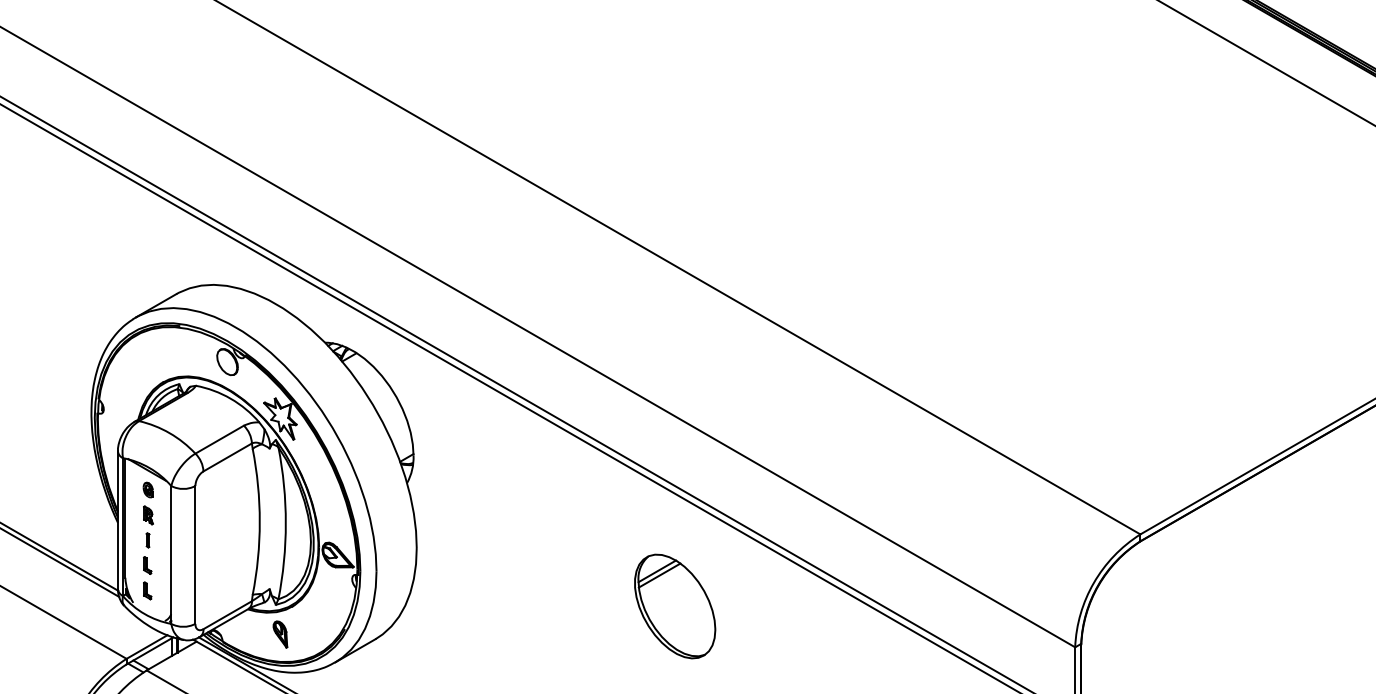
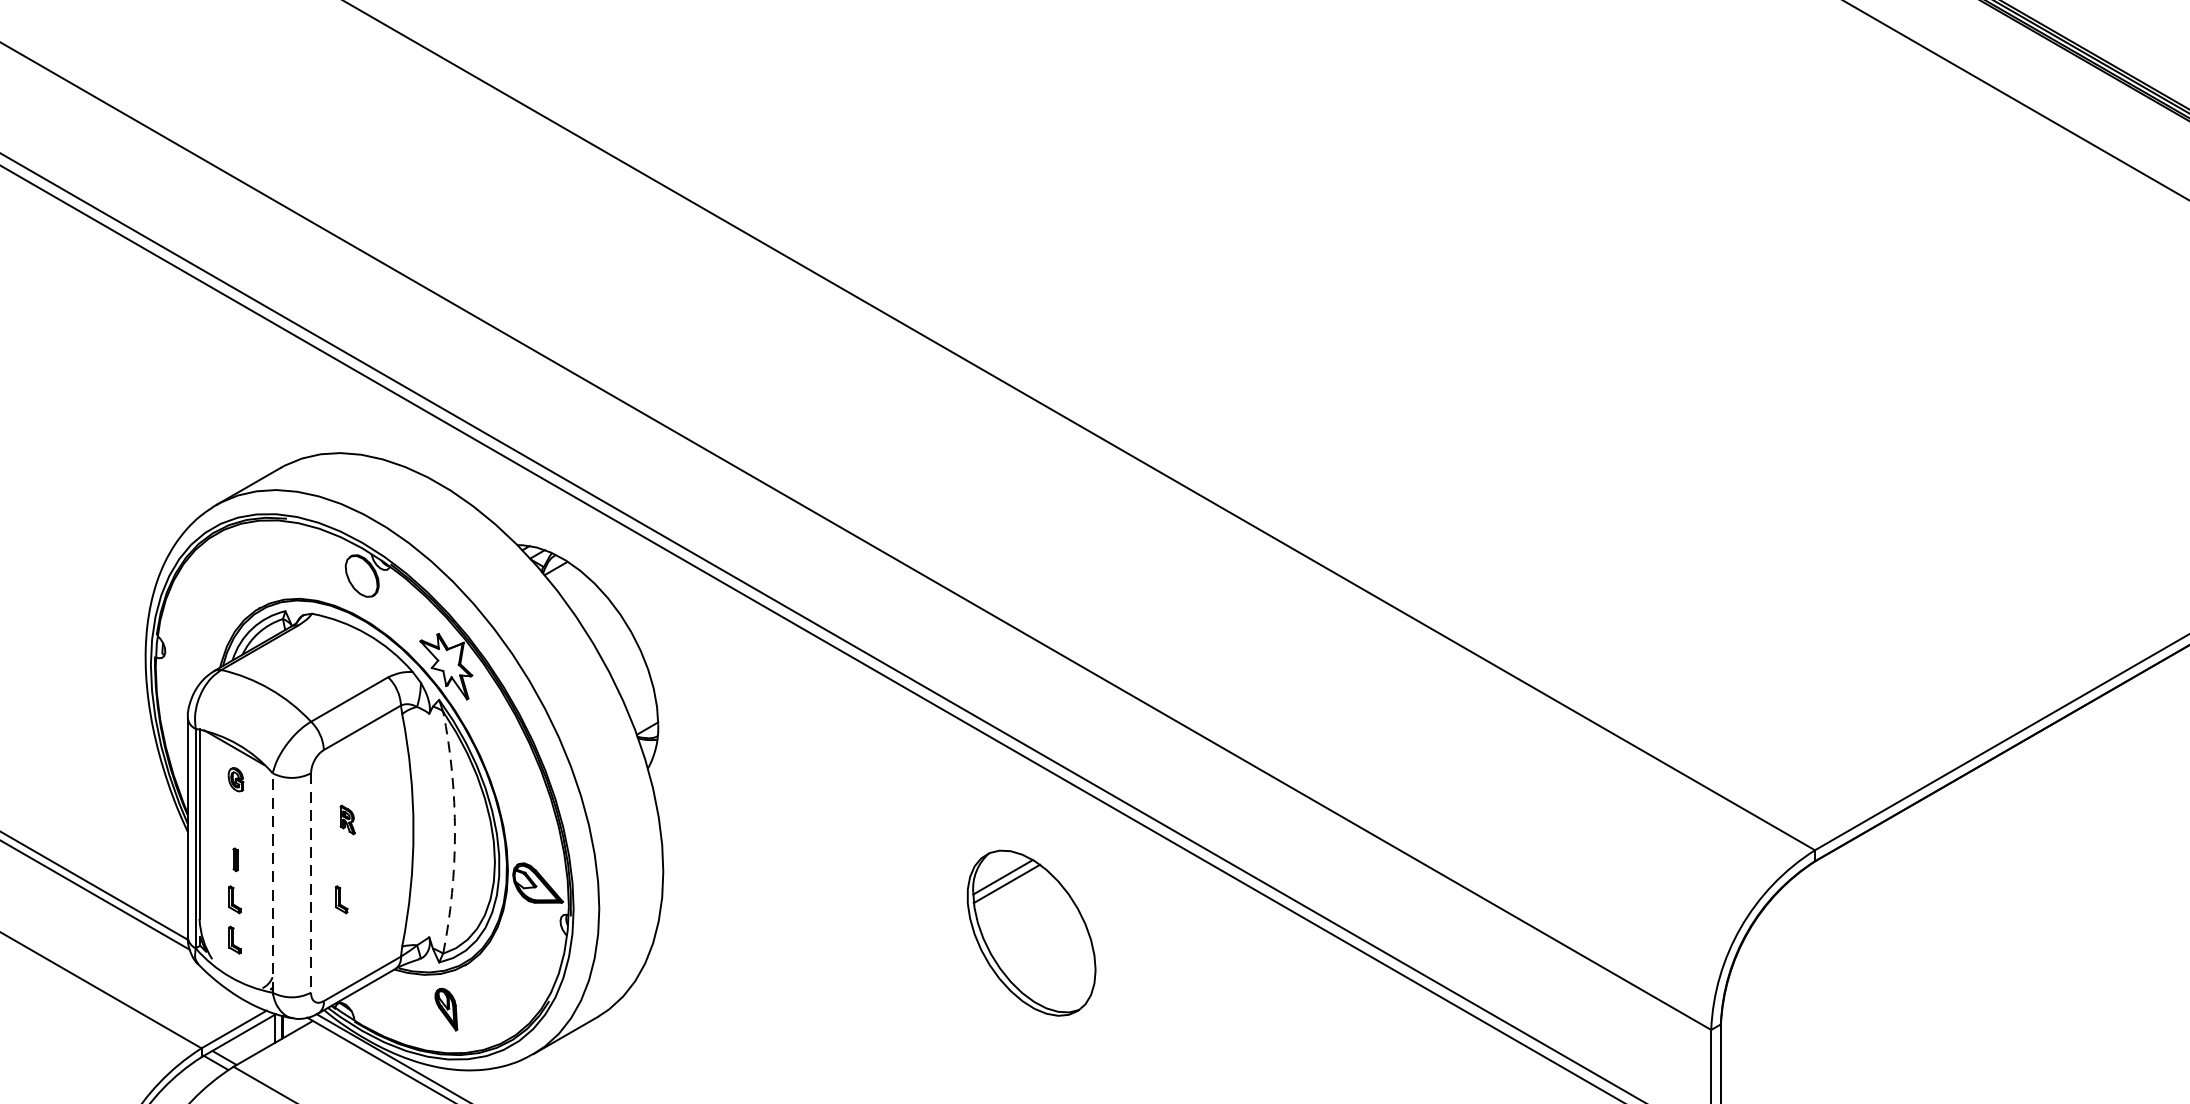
part: (148, 515) -> (347, 820), moved
arc: (285, 523) -> (454, 832), solid -> dashed
line: (171, 554) -> (272, 882), solid -> dashed
line: (195, 554) -> (311, 882), solid -> dashed
part: (214, 565) -> (341, 899), added
part: (675, 606) -> (1032, 933), moved

